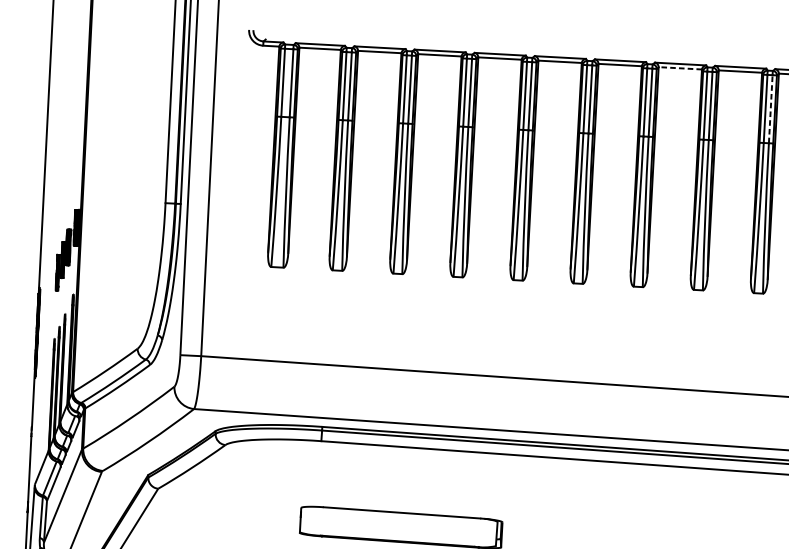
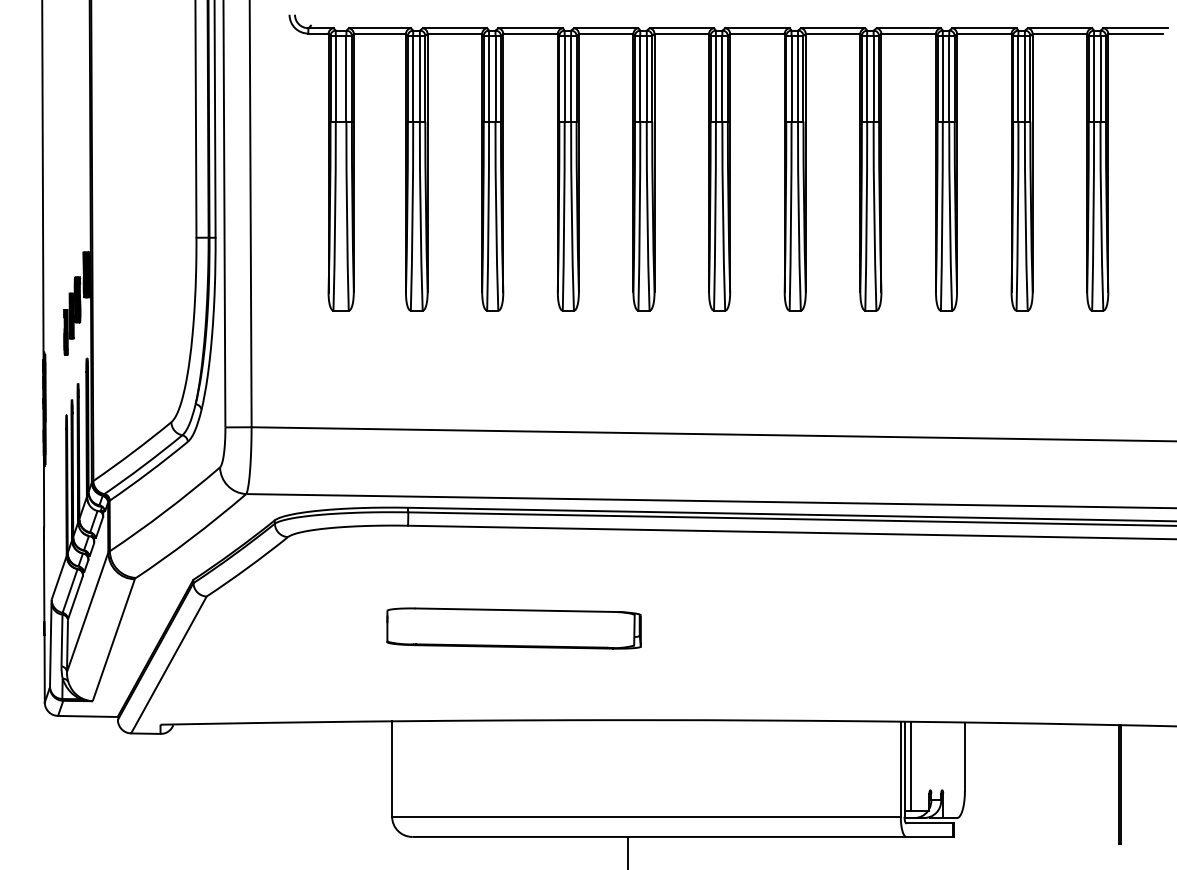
line: (679, 68) -> (832, 33), dashed -> solid
line: (770, 109) -> (949, 78), dashed -> solid

